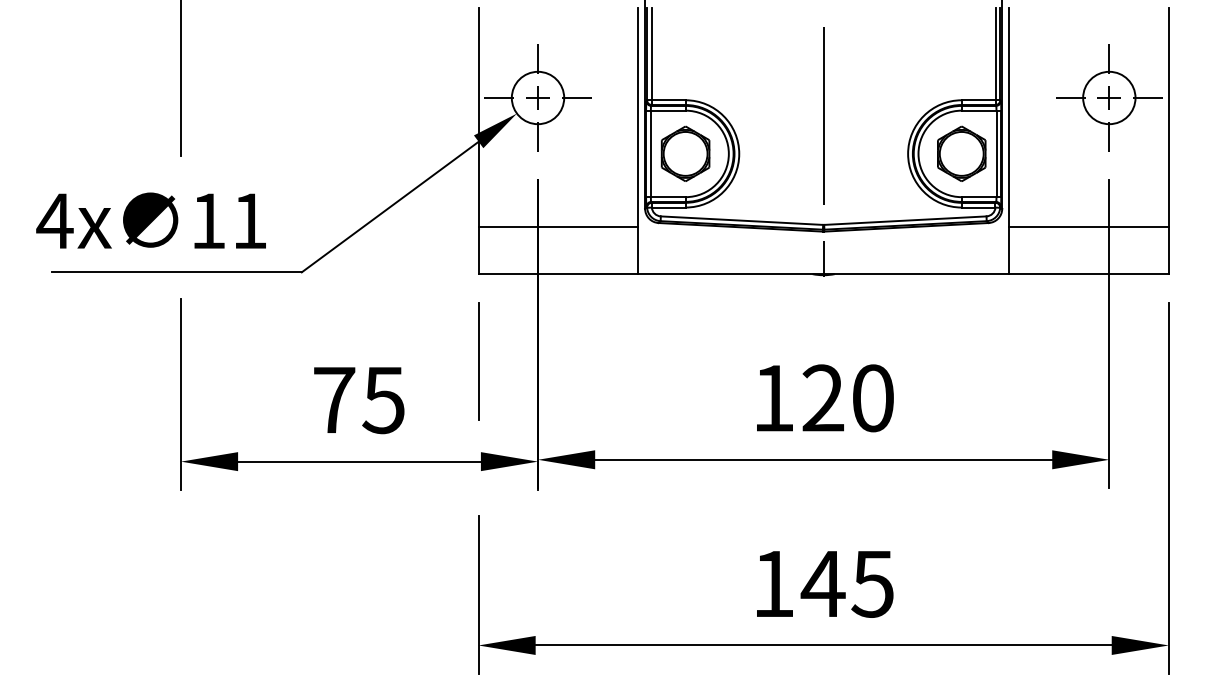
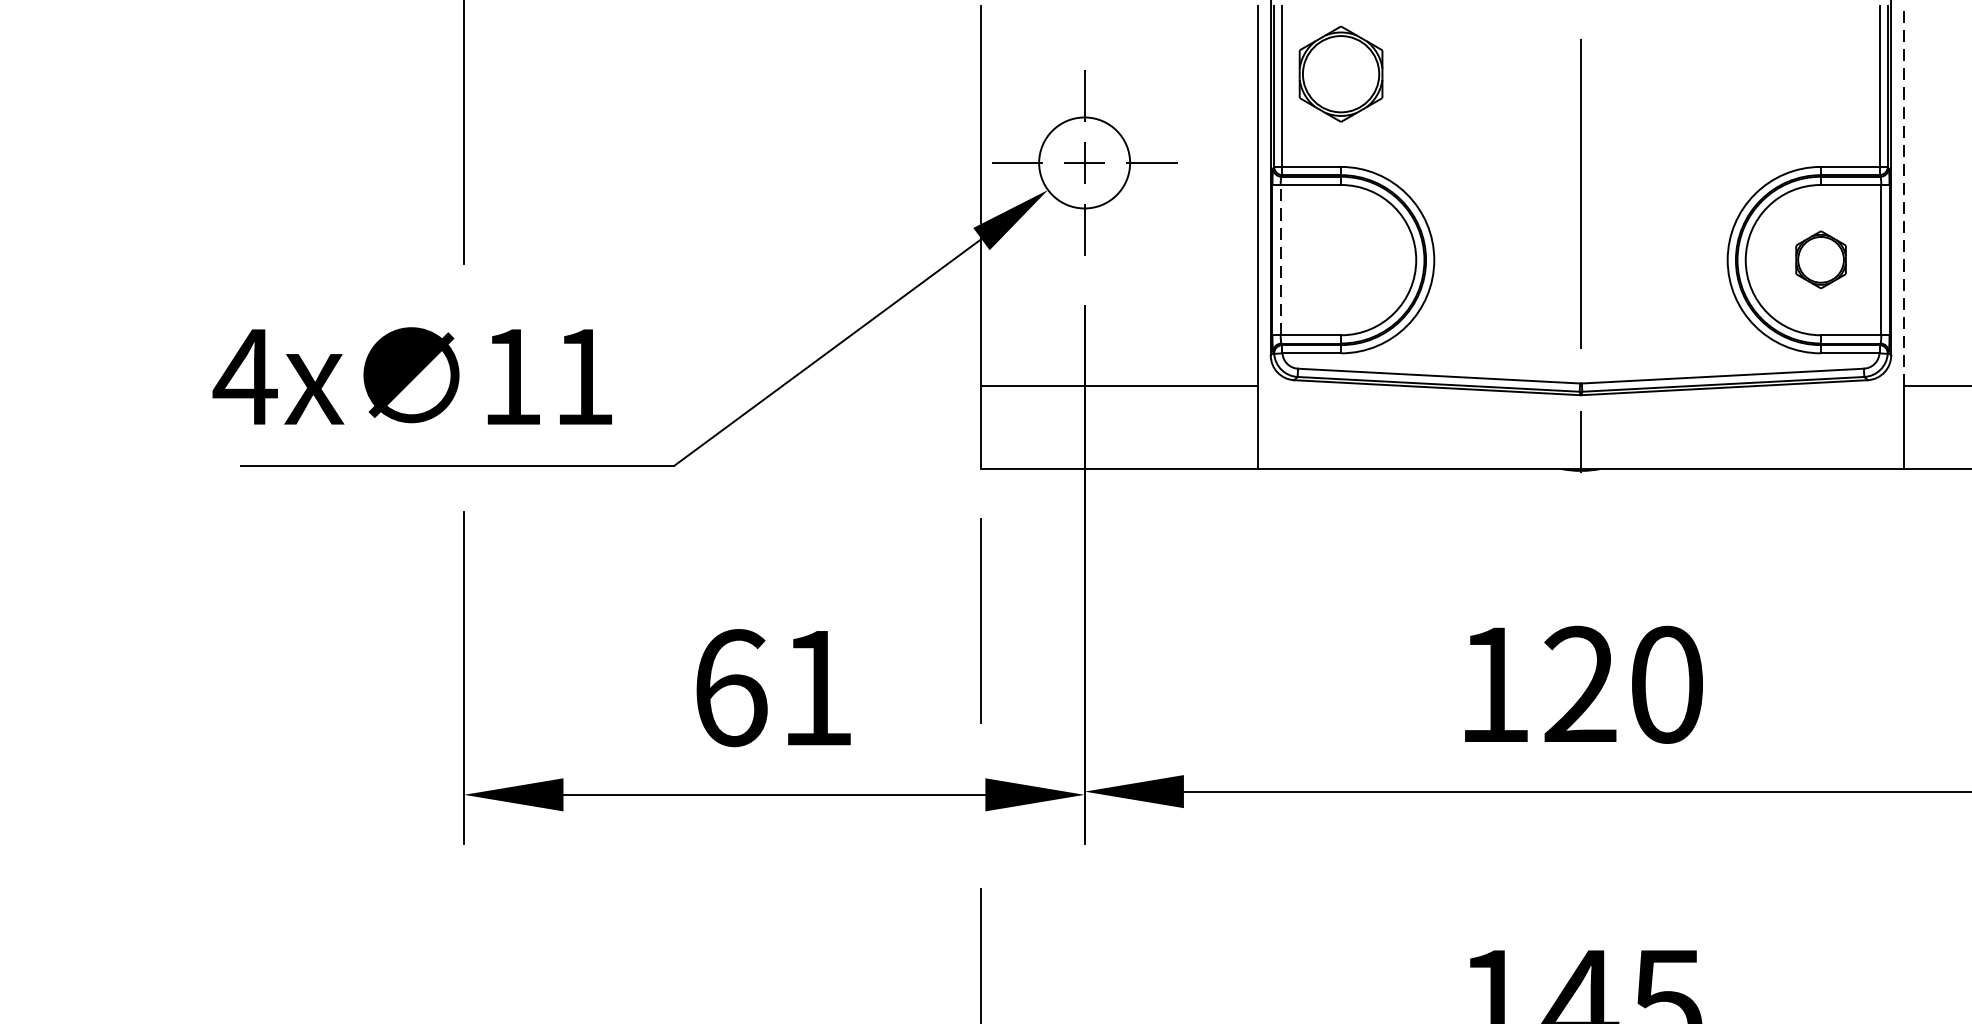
line: (1009, 117) -> (1903, 196), solid -> dashed
line: (650, 153) -> (1280, 259), solid -> dashed
part: (685, 153) -> (1340, 73), moved
part: (961, 153) -> (1820, 259), size x0.6
text: (359, 400) -> (774, 688), 75 -> 61

